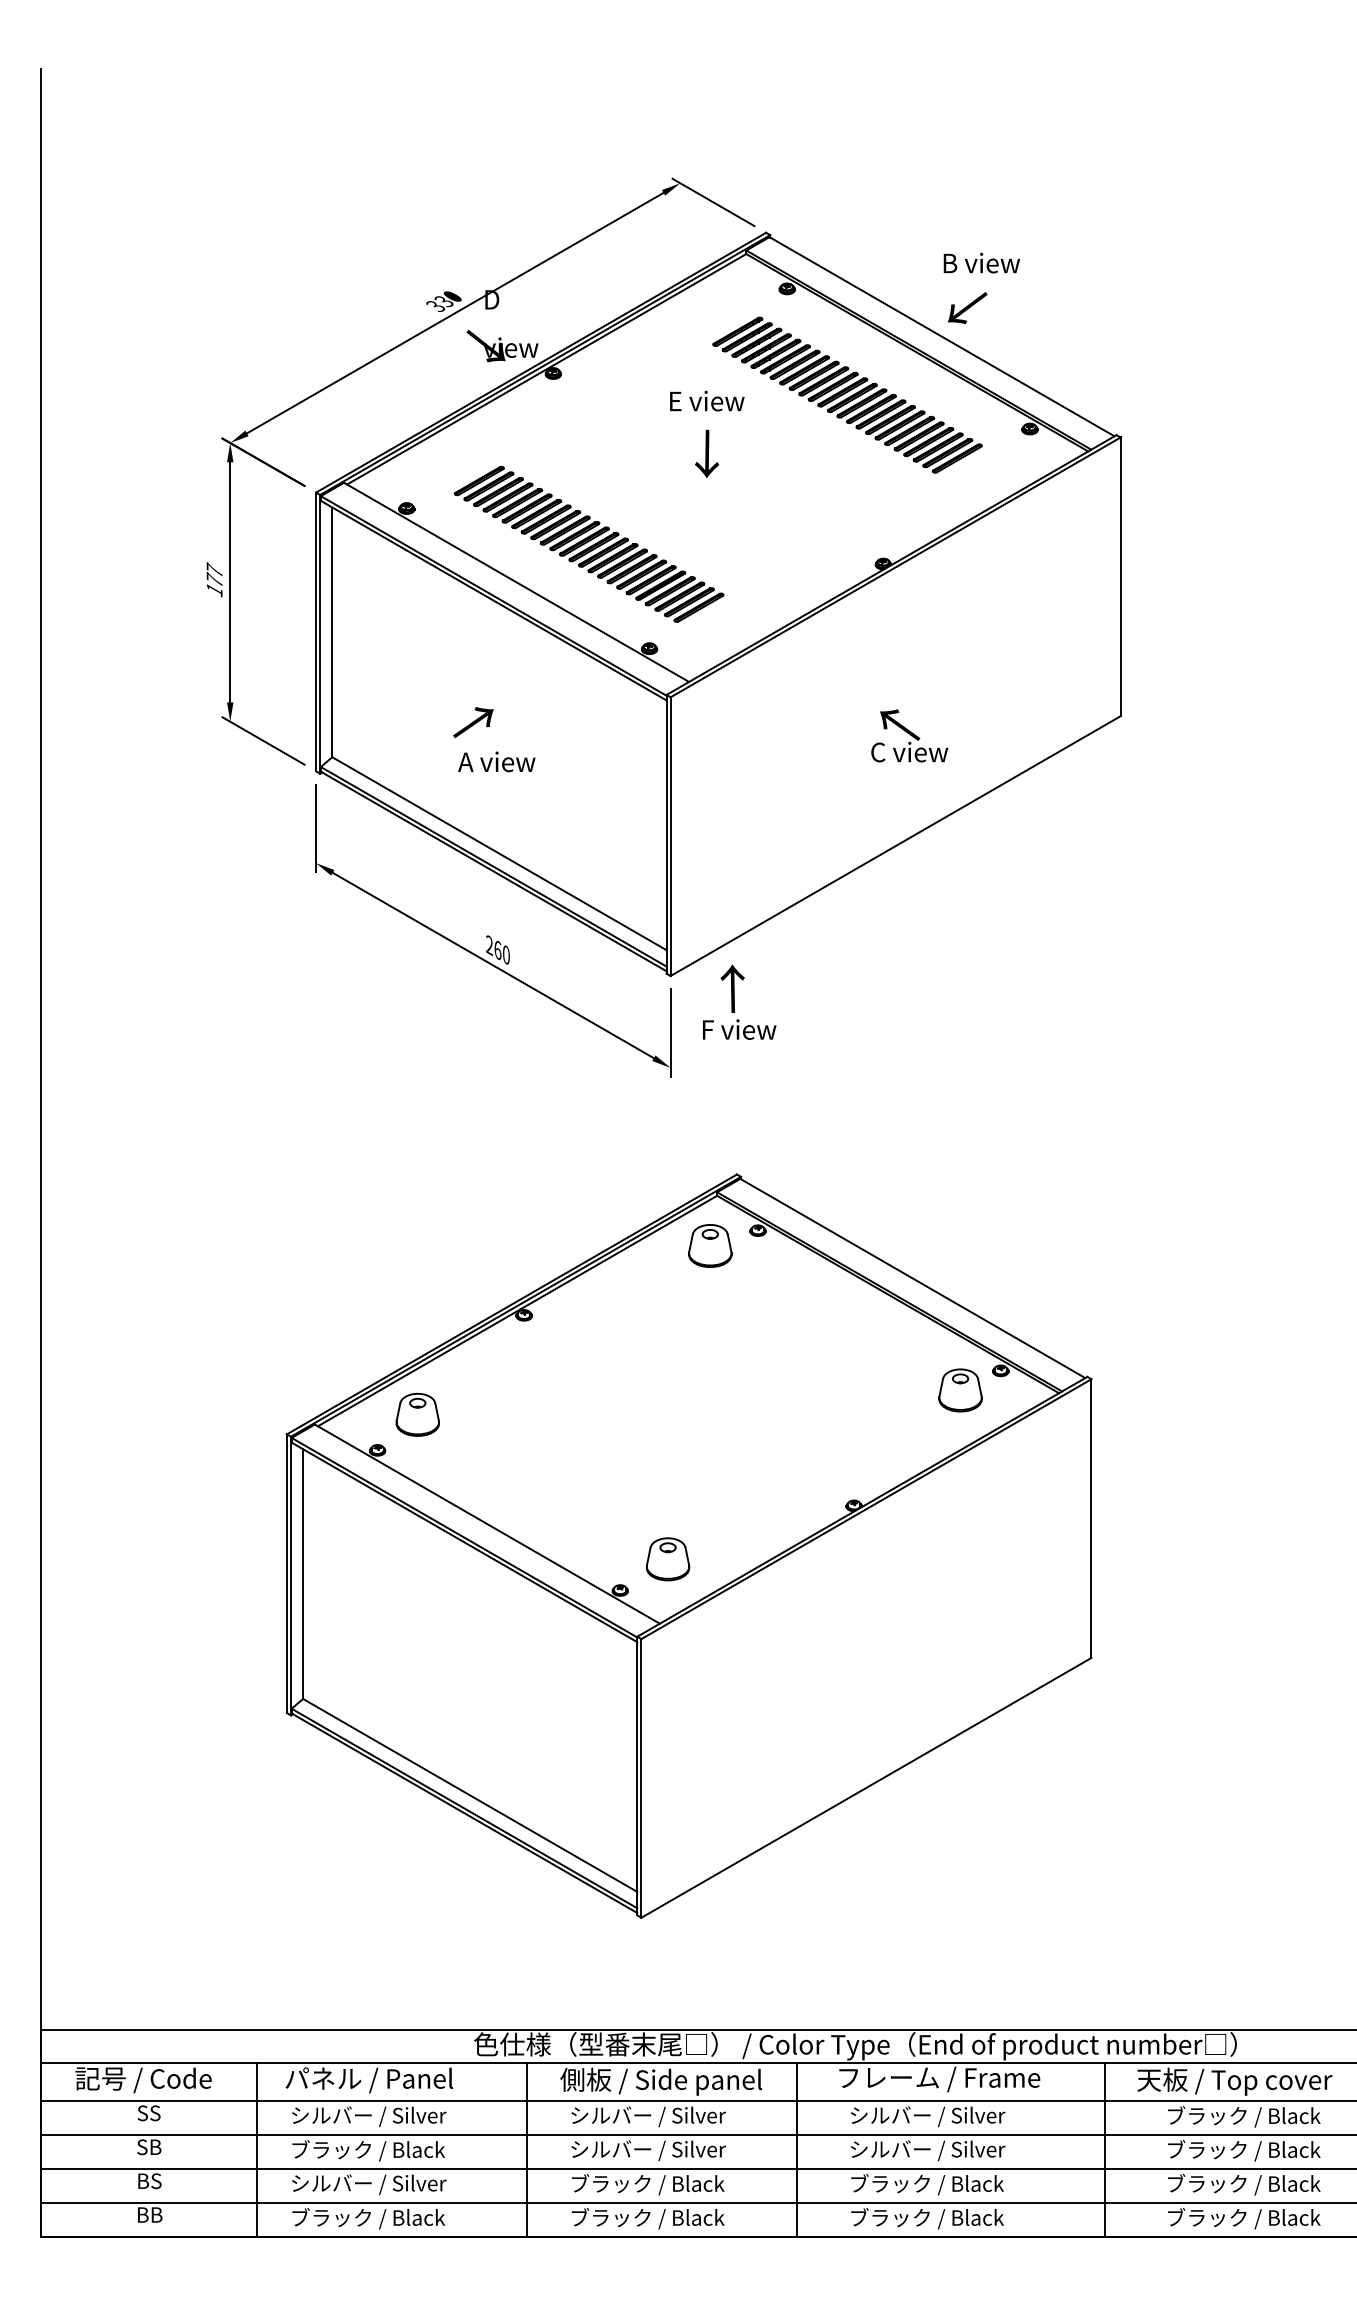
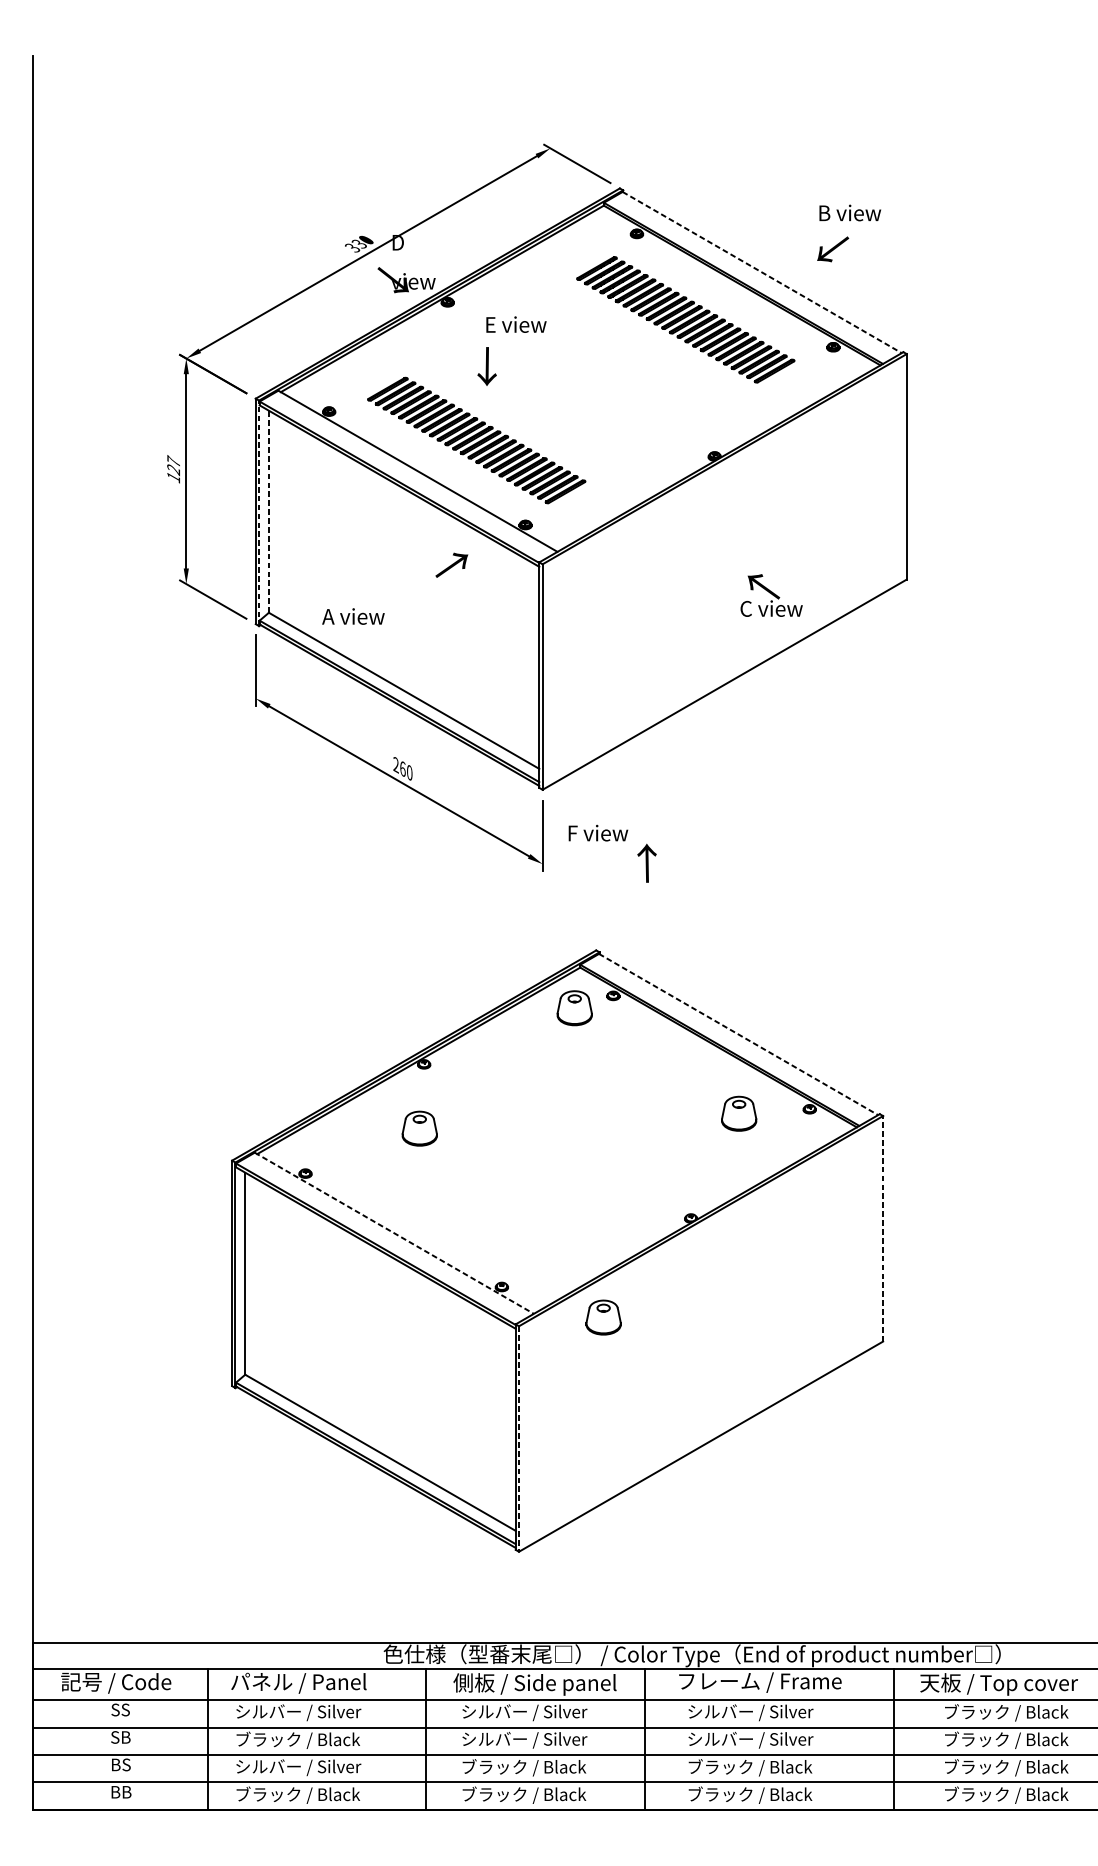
text: (981, 262) -> (849, 212), moved
text: (967, 307) -> (832, 248), moved
line: (942, 336) -> (762, 272), solid -> dashed
text: (707, 400) -> (516, 324), moved
text: (706, 453) -> (486, 366), moved
text: (214, 580) -> (173, 469), 177 -> 127
line: (332, 632) -> (269, 511), solid -> dashed
line: (320, 633) -> (259, 512), solid -> dashed
text: (473, 722) -> (451, 565), moved
text: (909, 735) -> (771, 595), moved
text: (496, 761) -> (353, 616), moved
text: (732, 988) -> (646, 863), moved
line: (913, 1278) -> (739, 1034), solid -> dashed
part: (960, 1390) -> (739, 1113), moved
part: (417, 1414) -> (419, 1128), moved
line: (1091, 1518) -> (883, 1228), solid -> dashed
line: (487, 1524) -> (394, 1233), solid -> dashed
part: (668, 1559) -> (604, 1317), moved
line: (641, 1778) -> (519, 1439), solid -> dashed

